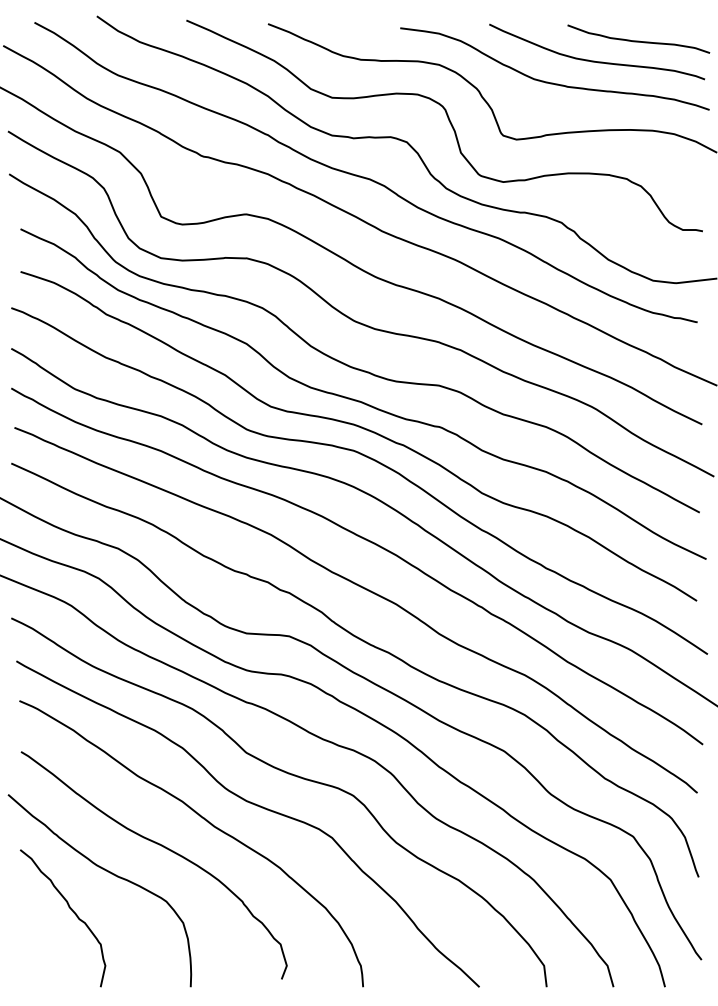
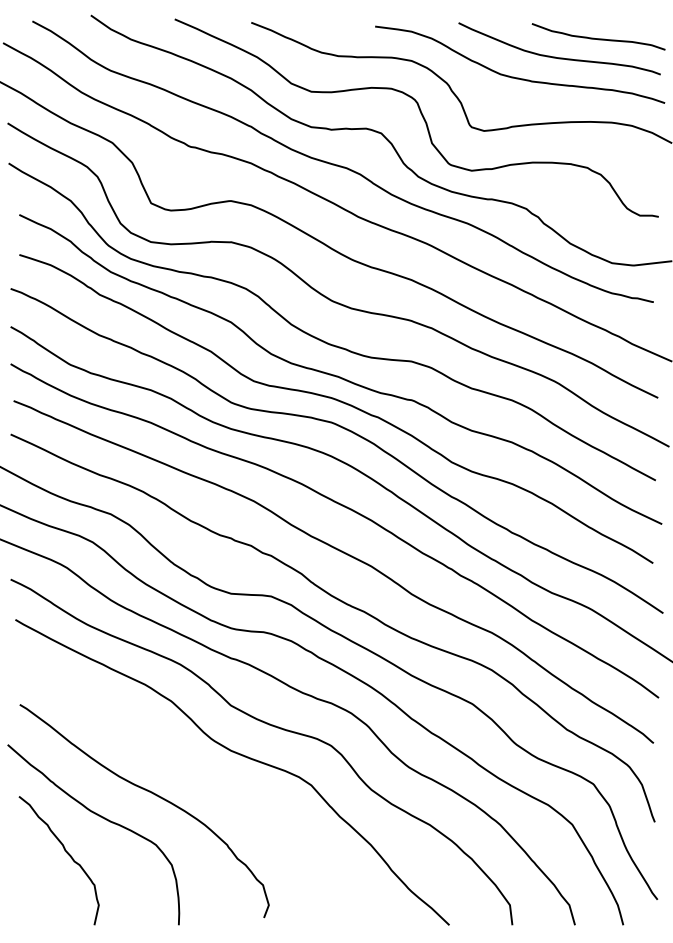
curve: (208, 823) -> (195, 771), removed

